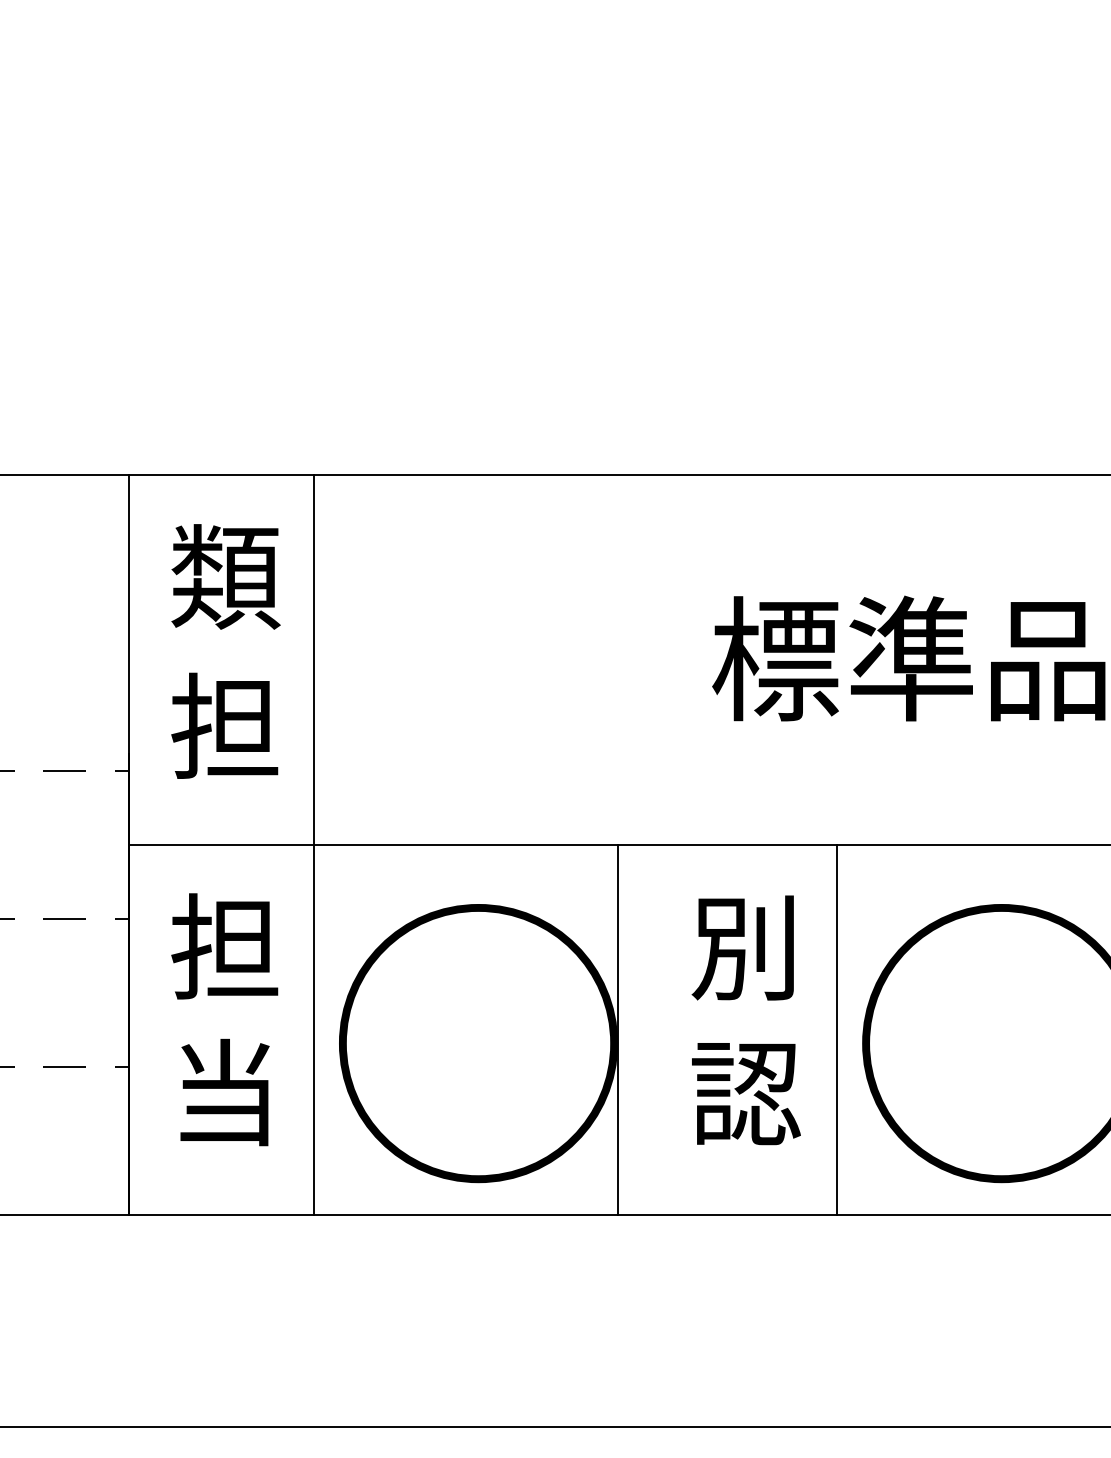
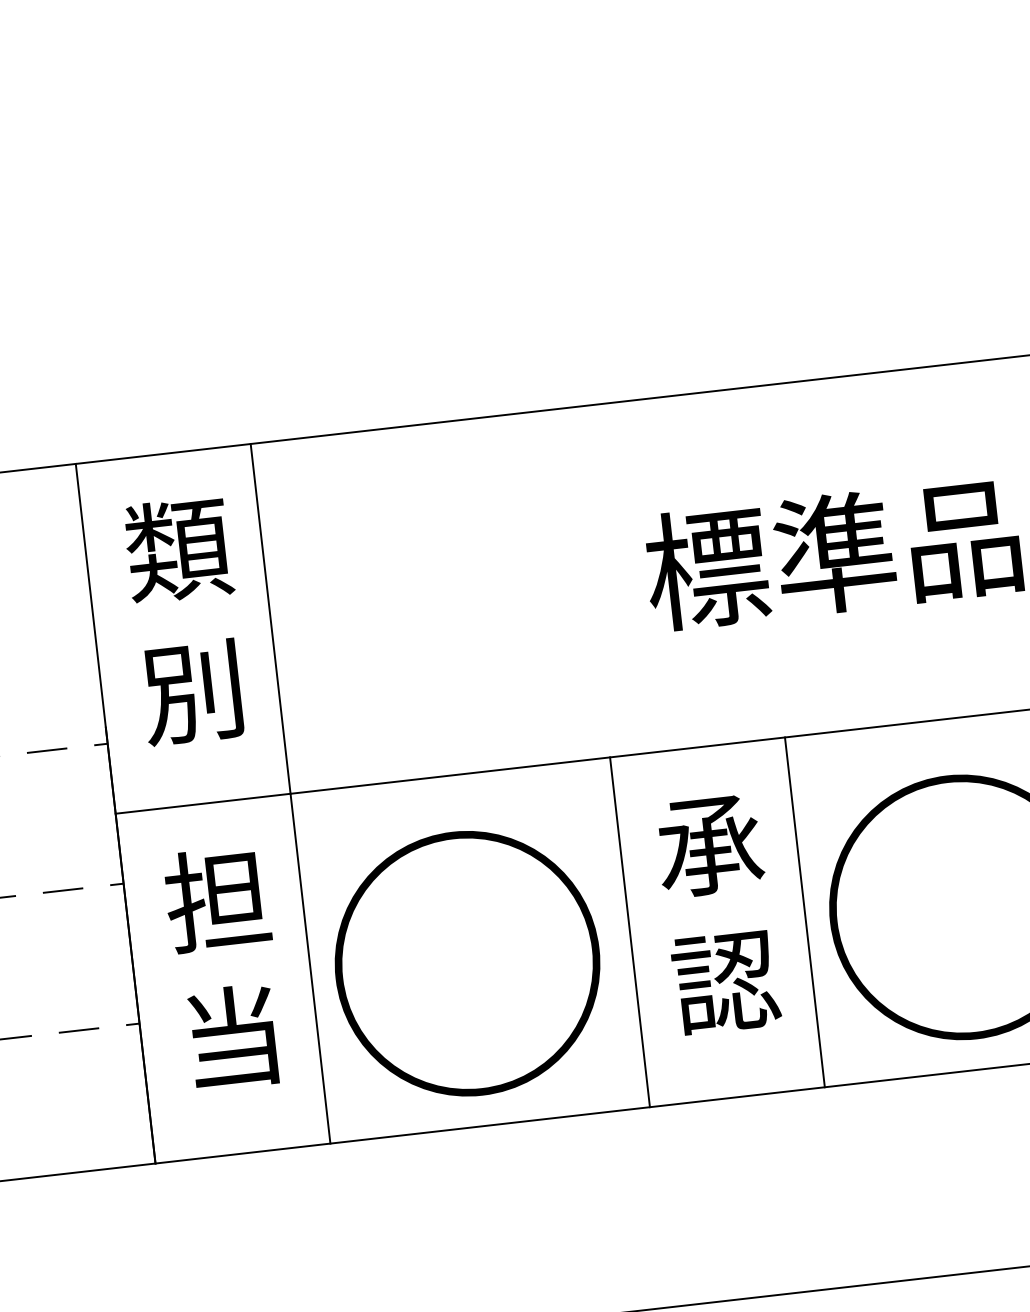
text: (224, 725) -> (193, 690), 担 -> 別
text: (745, 947) -> (709, 844), 別 -> 承
line: (617, 1029) -> (629, 931), moved

